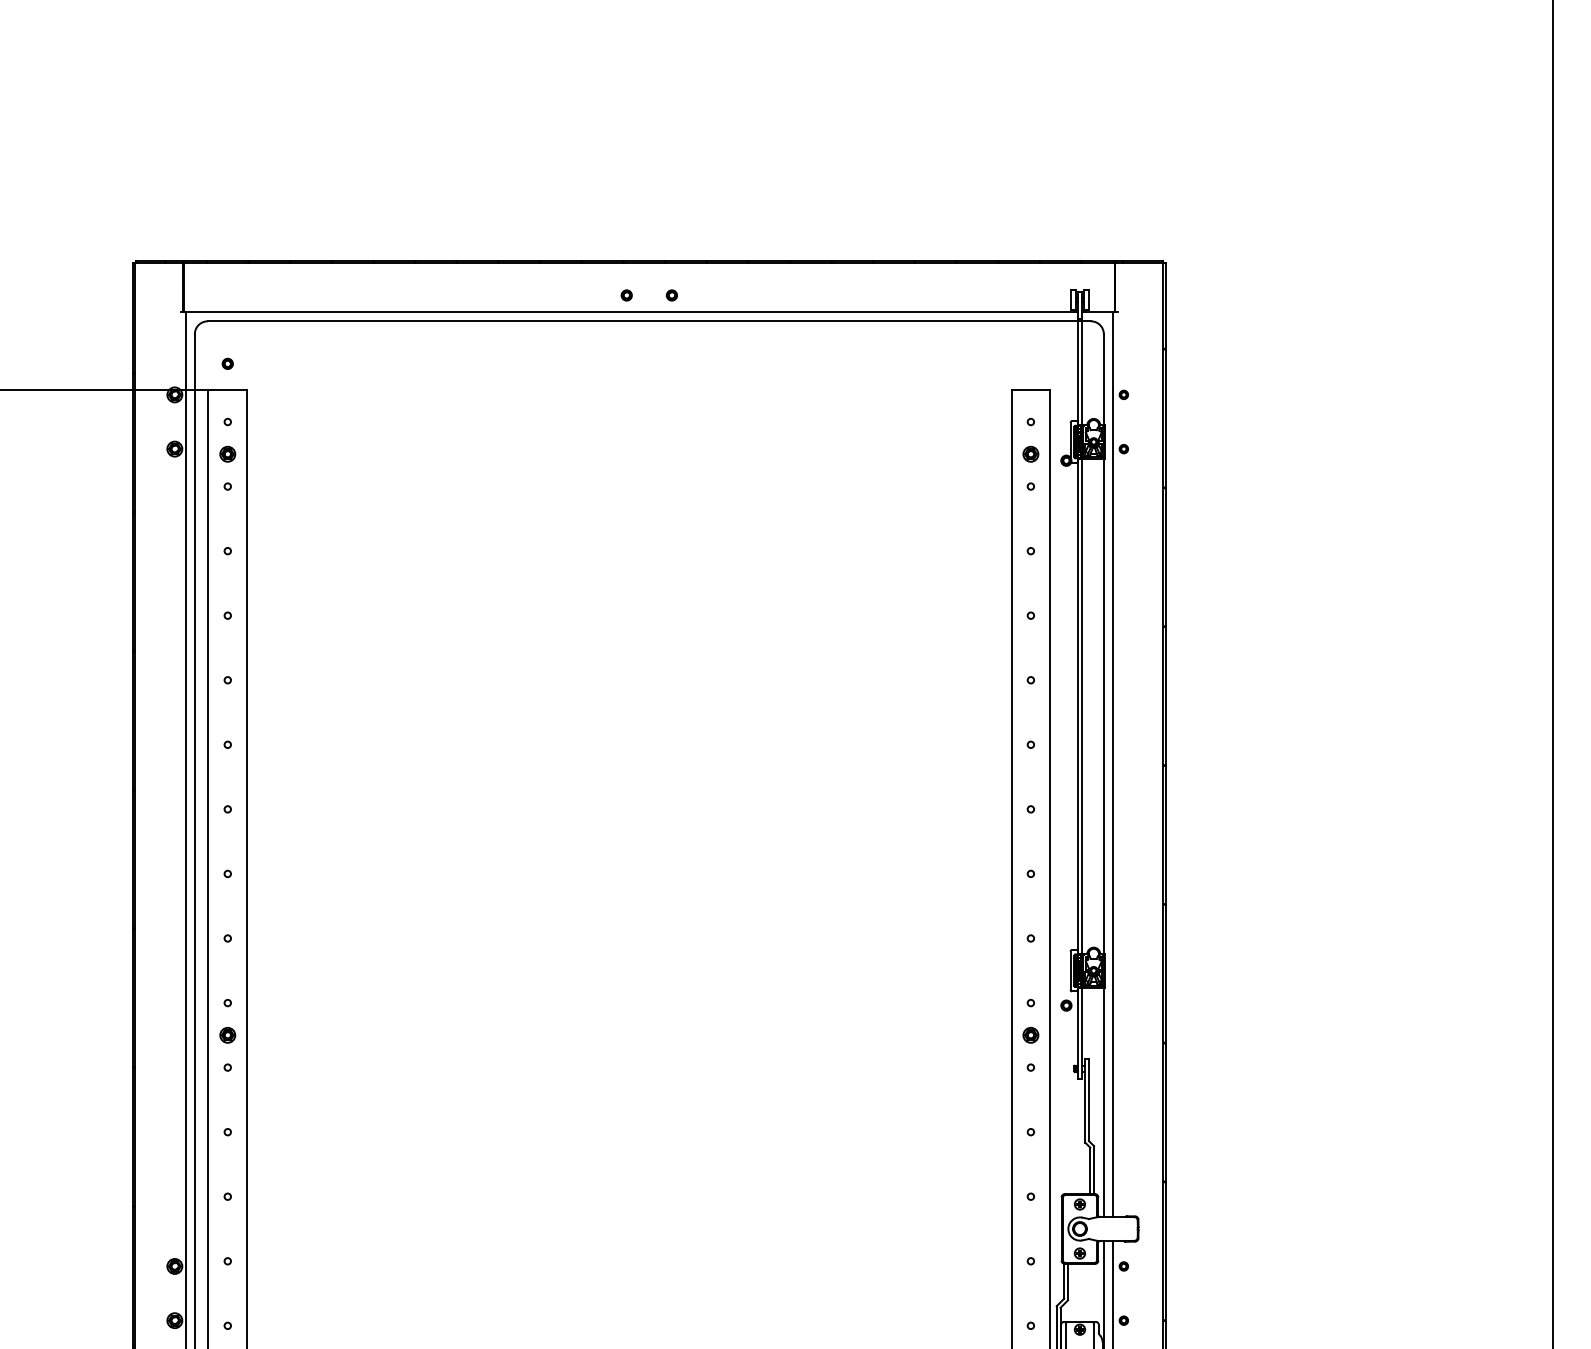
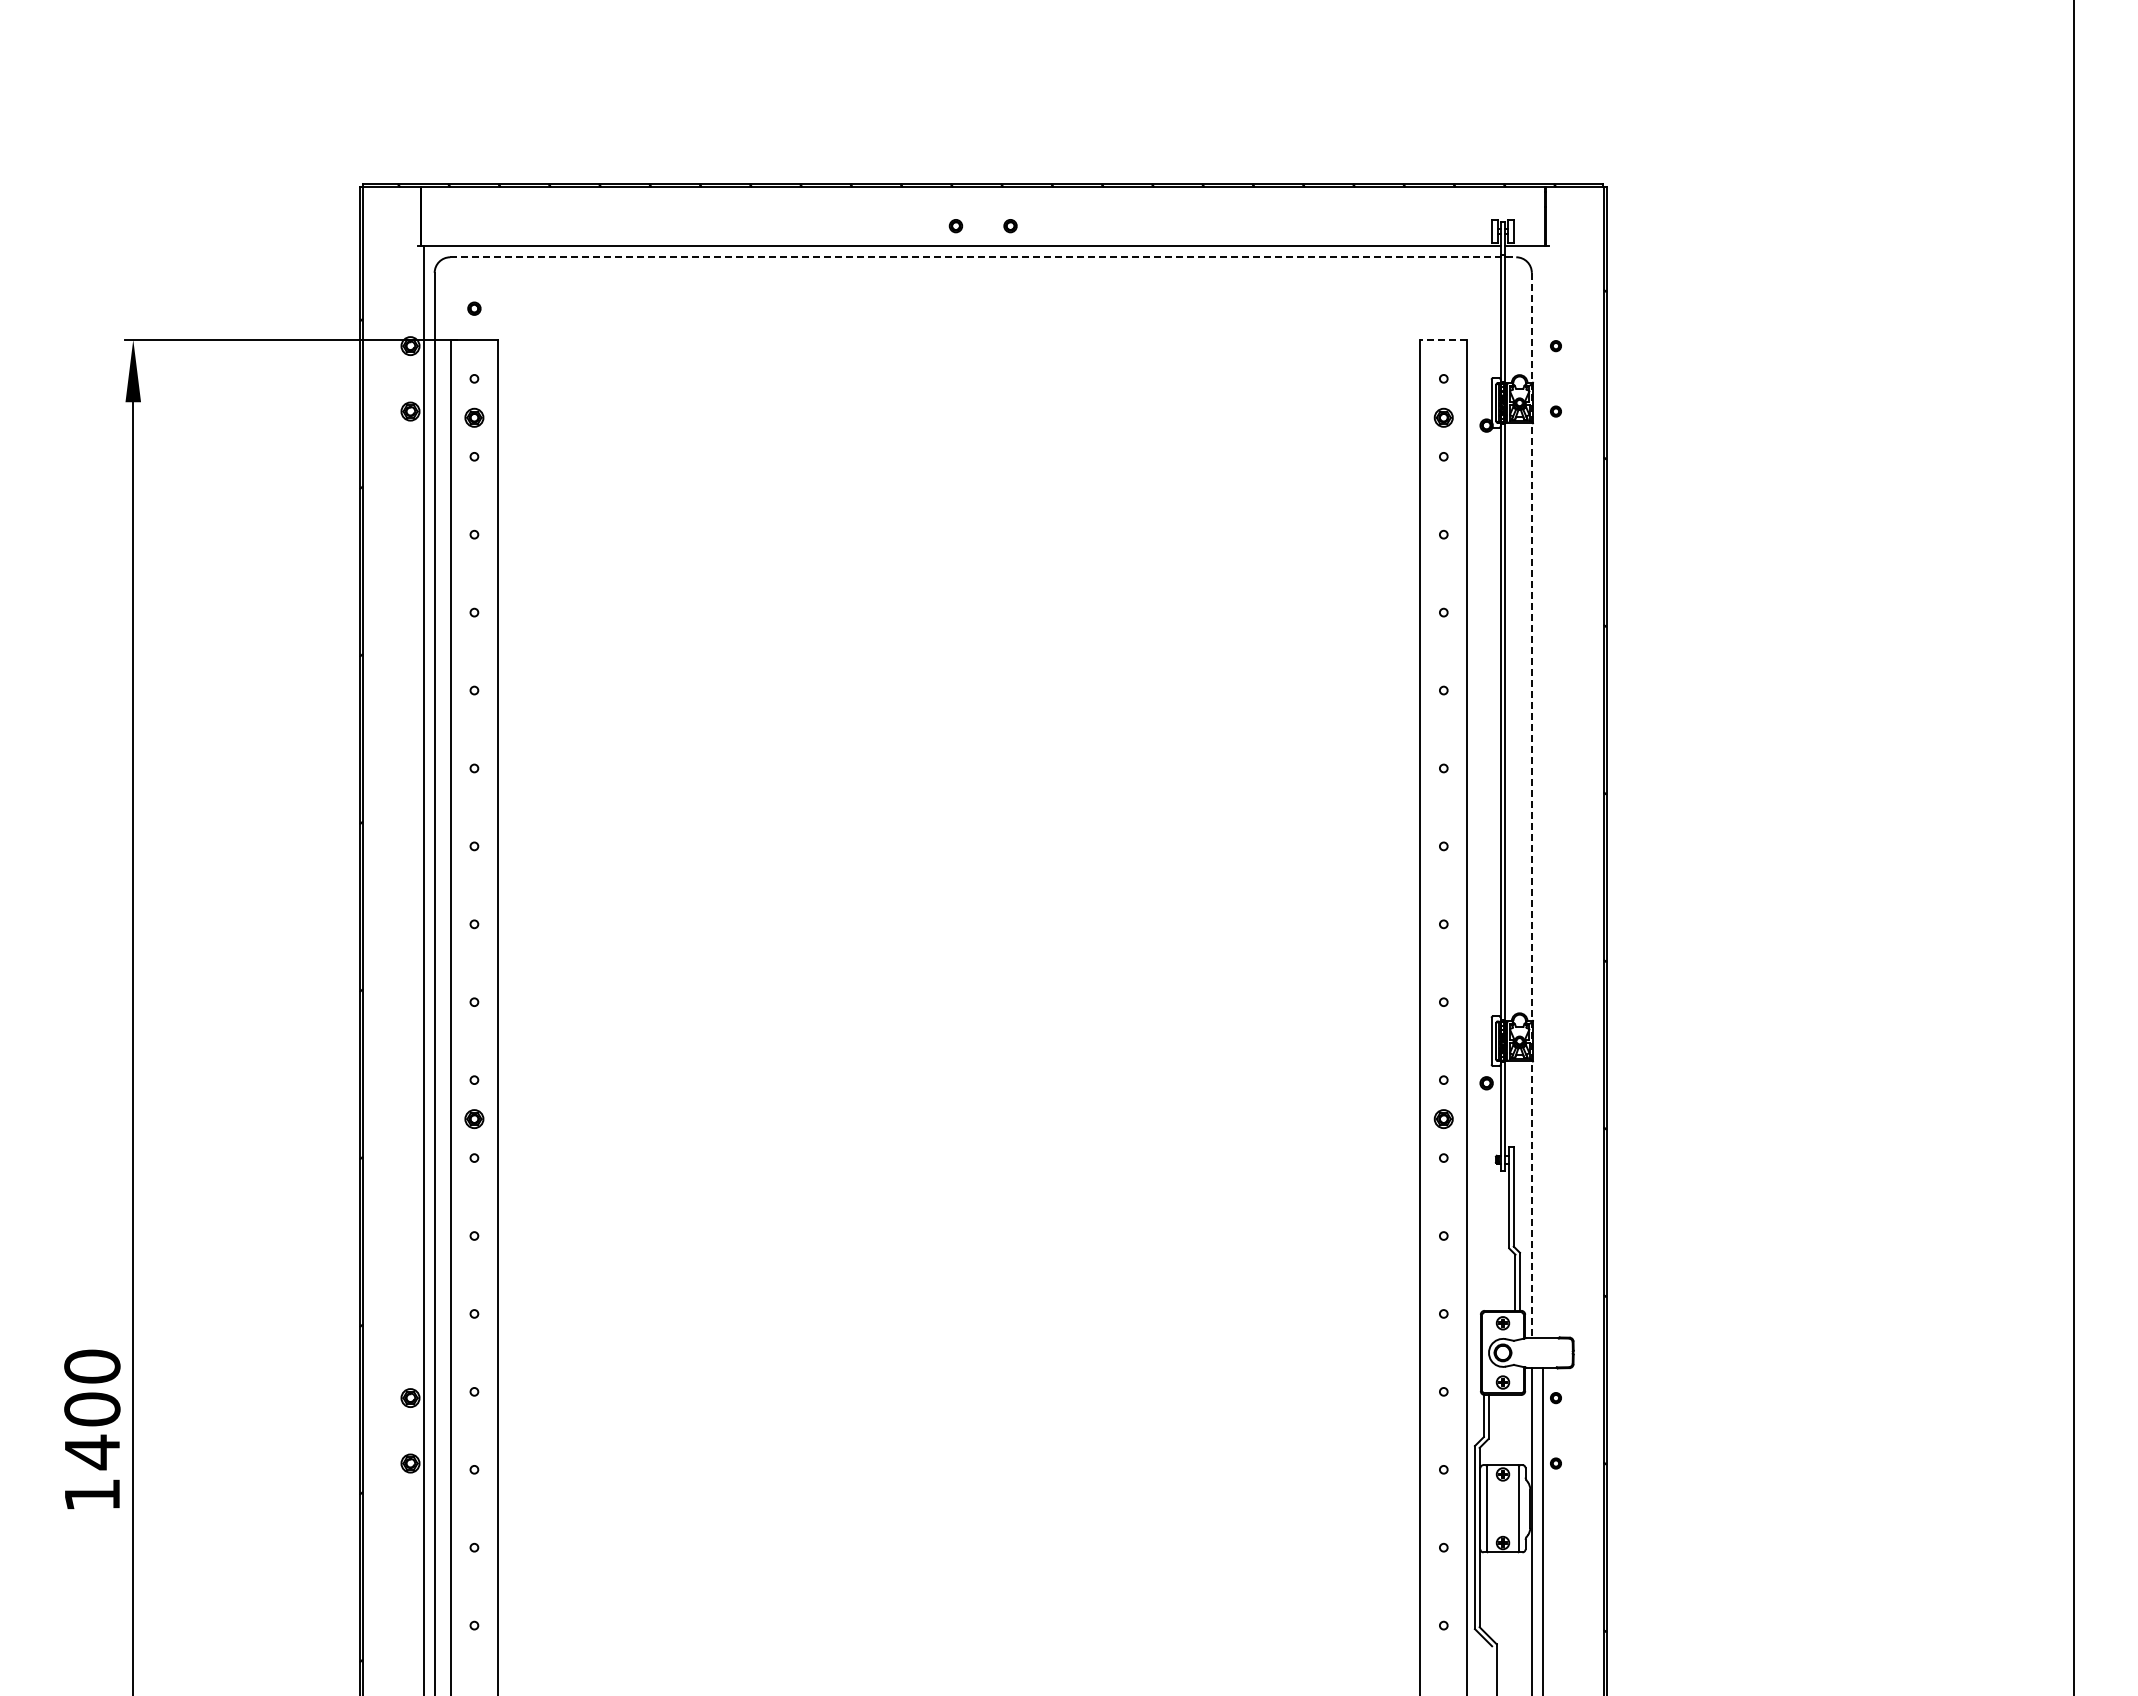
line: (649, 321) -> (983, 257), solid -> dashed
line: (1030, 389) -> (1443, 339), solid -> dashed
line: (1112, 764) -> (1542, 792), removed
line: (1103, 775) -> (1531, 805), solid -> dashed

